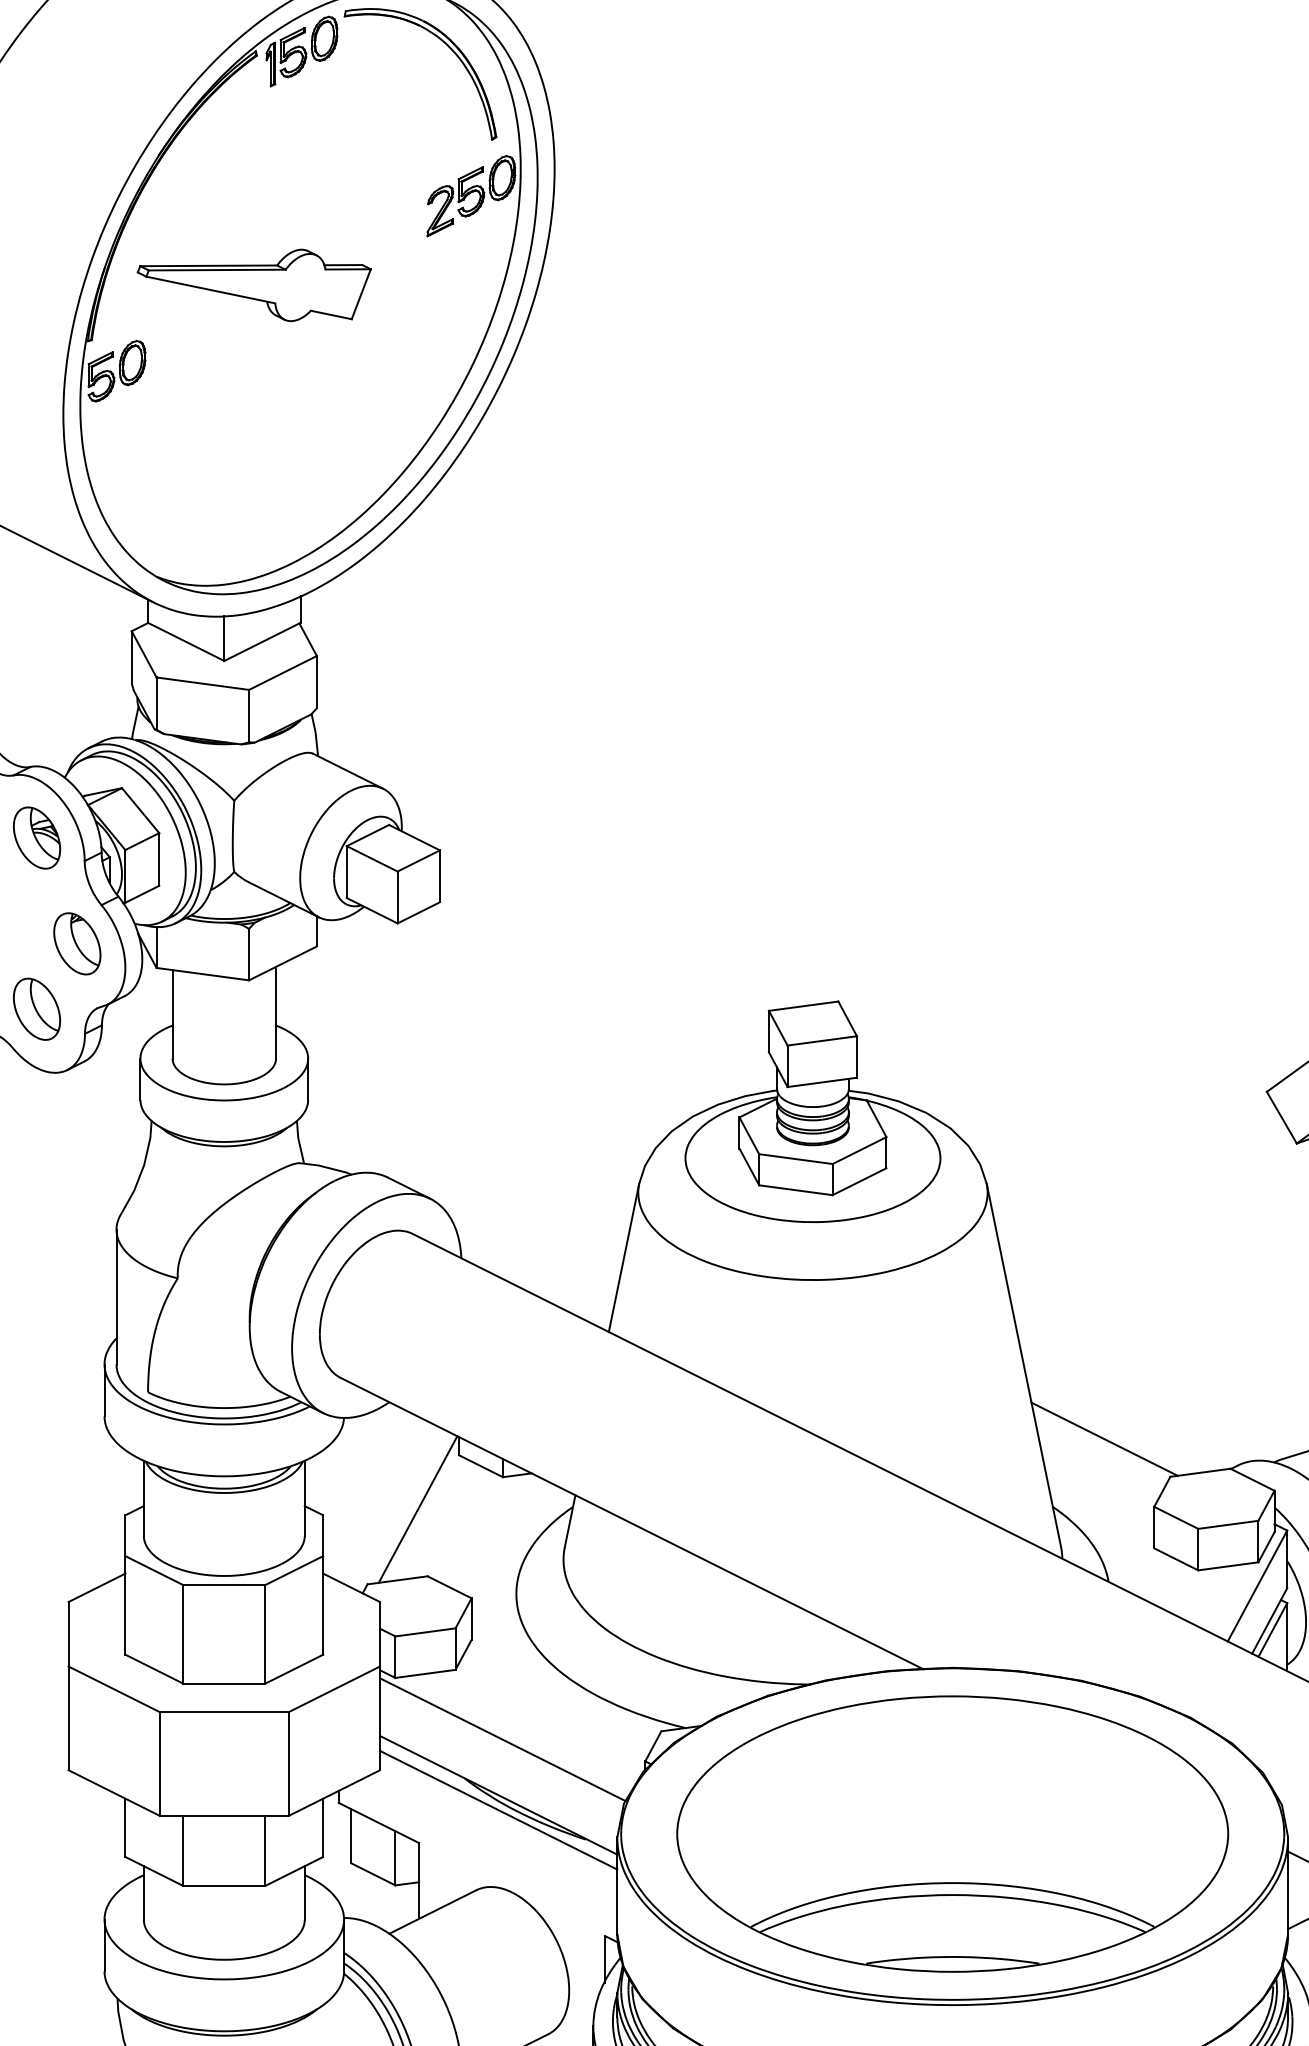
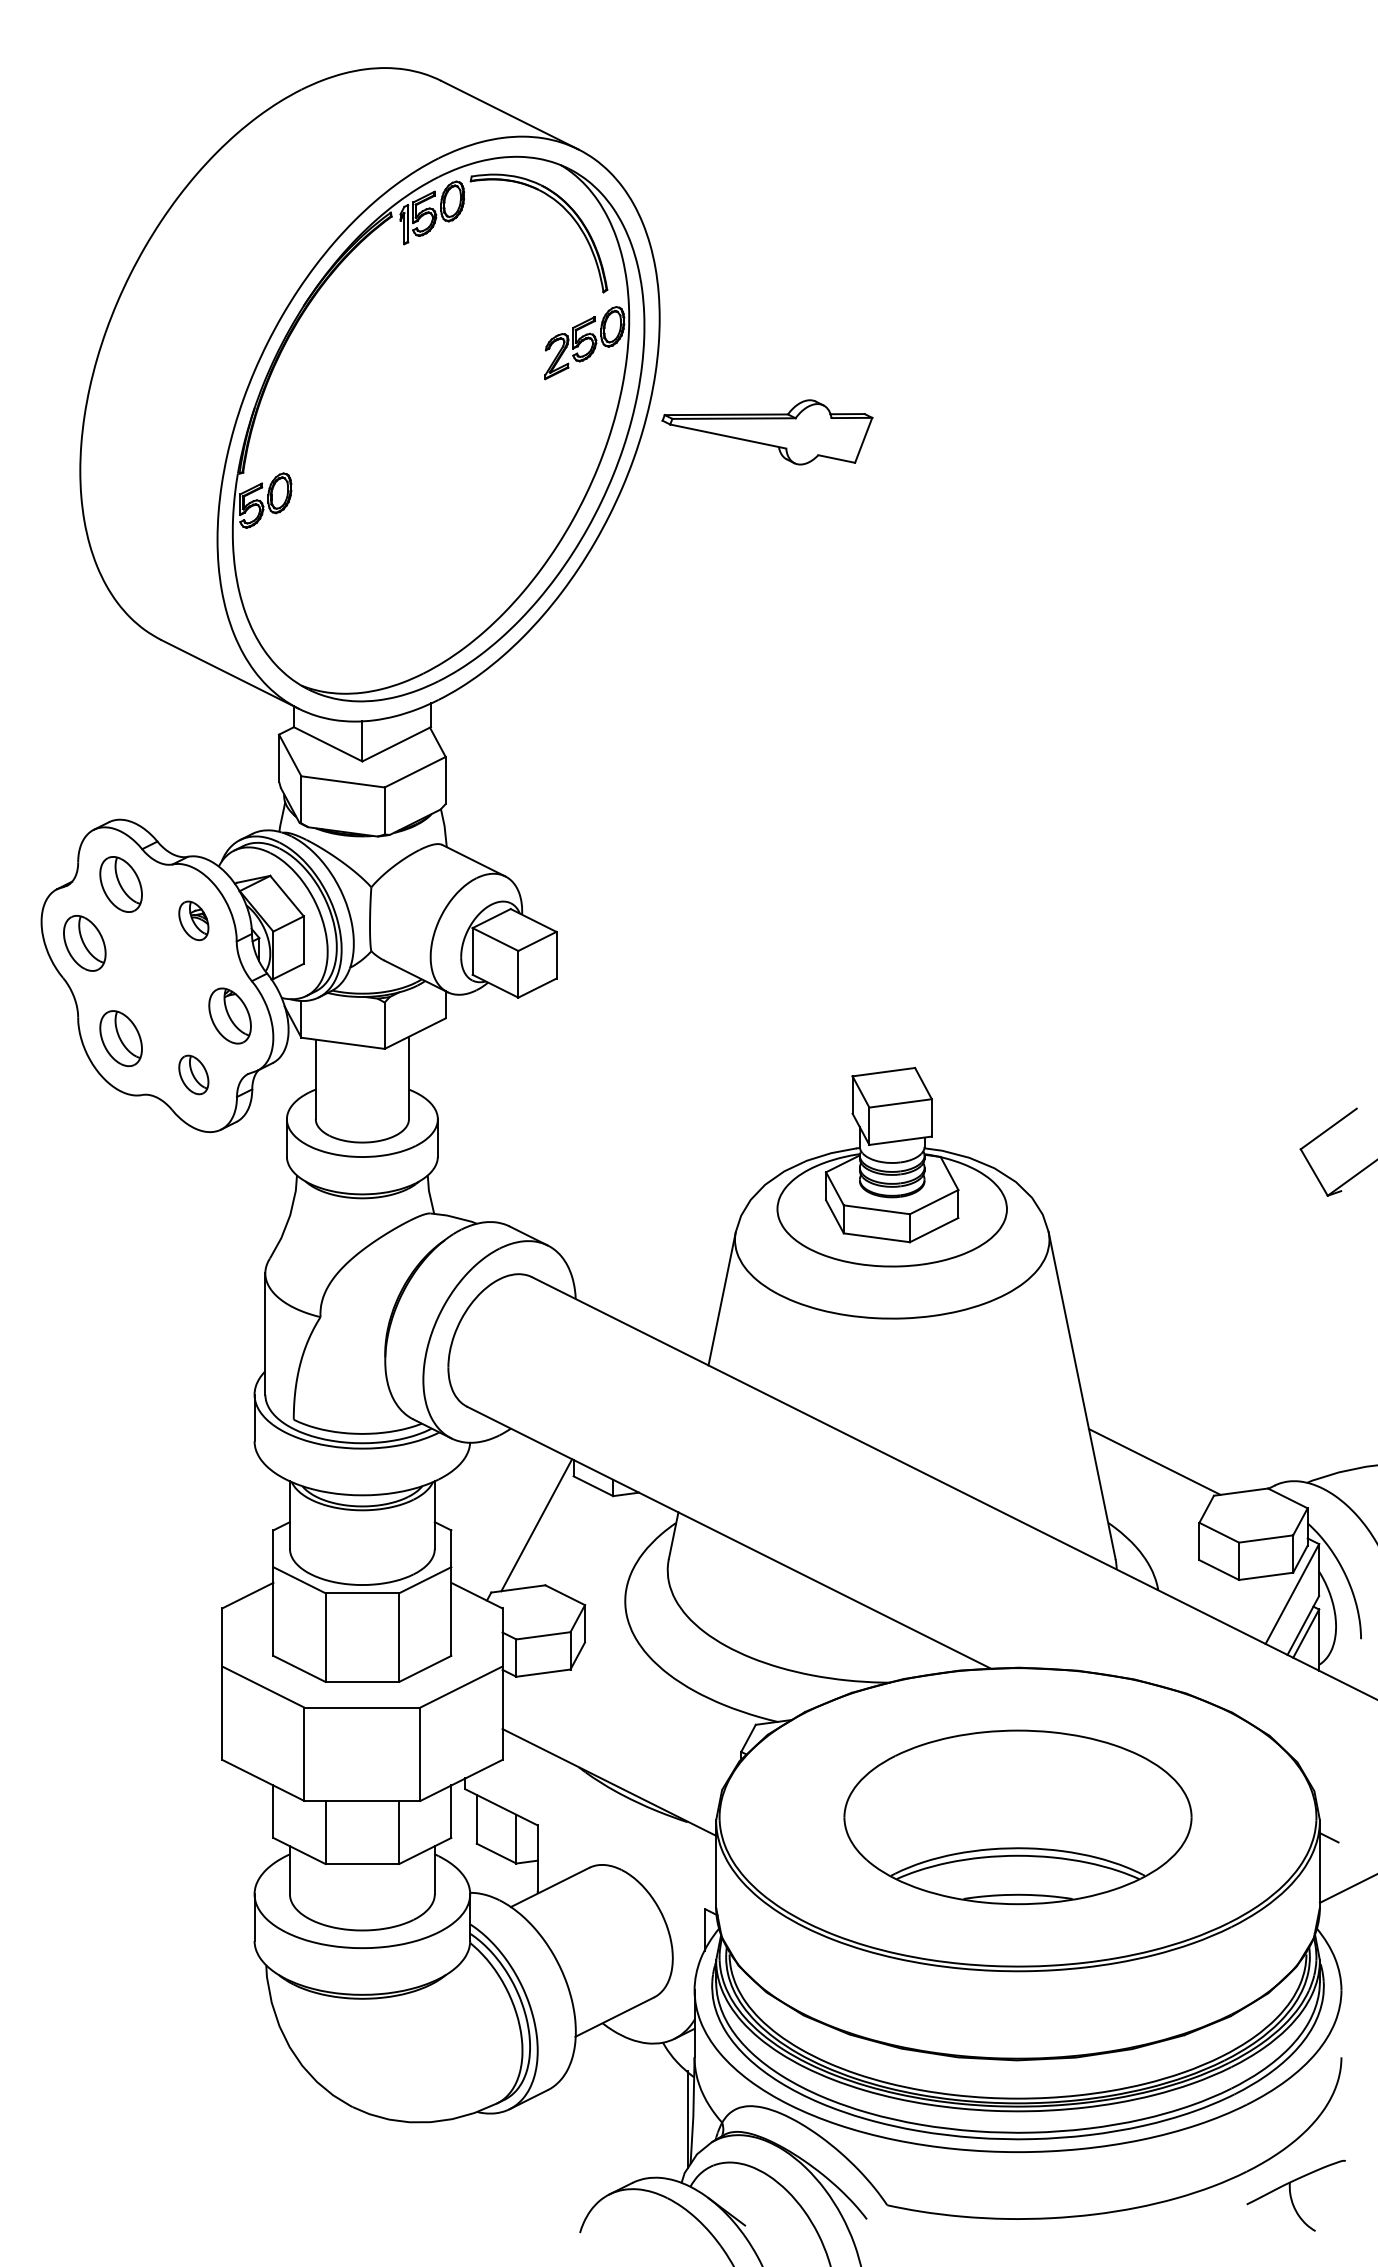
part: (254, 285) -> (767, 432), moved
part: (36, 837) -> (193, 920), size x0.7
part: (36, 1008) -> (193, 1074), size x0.7
line: (502, 1739) -> (612, 1732), removed
line: (498, 1809) -> (609, 1795), removed
part: (952, 1834) -> (1017, 1817), size x0.7

